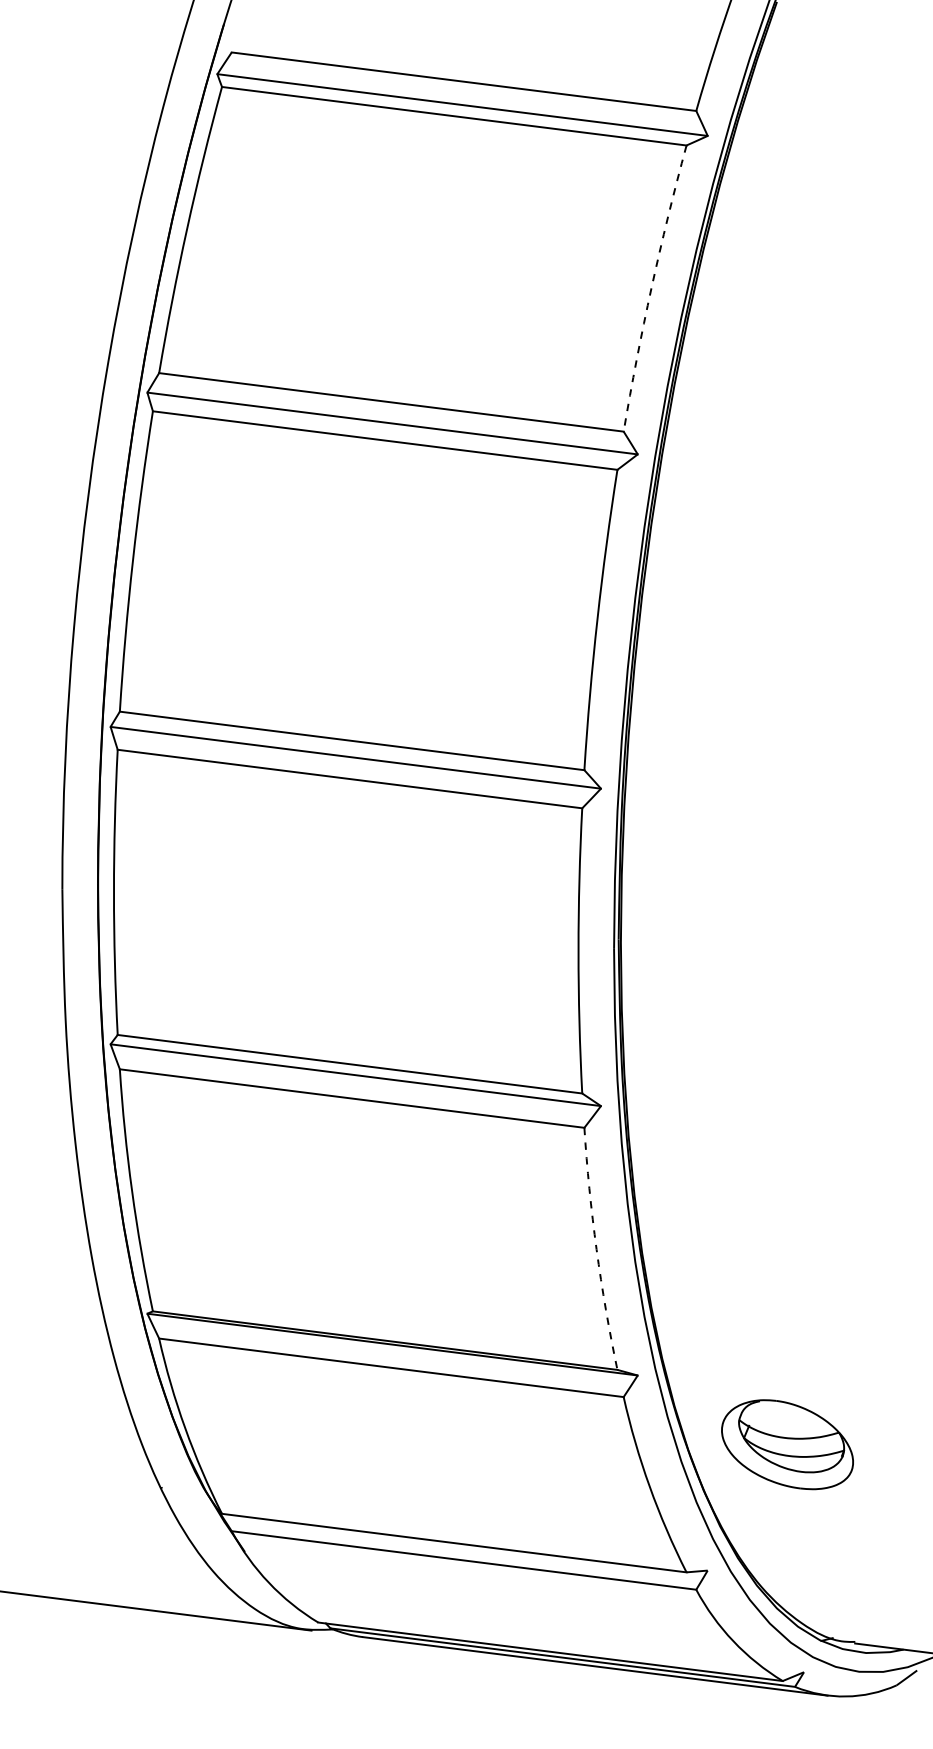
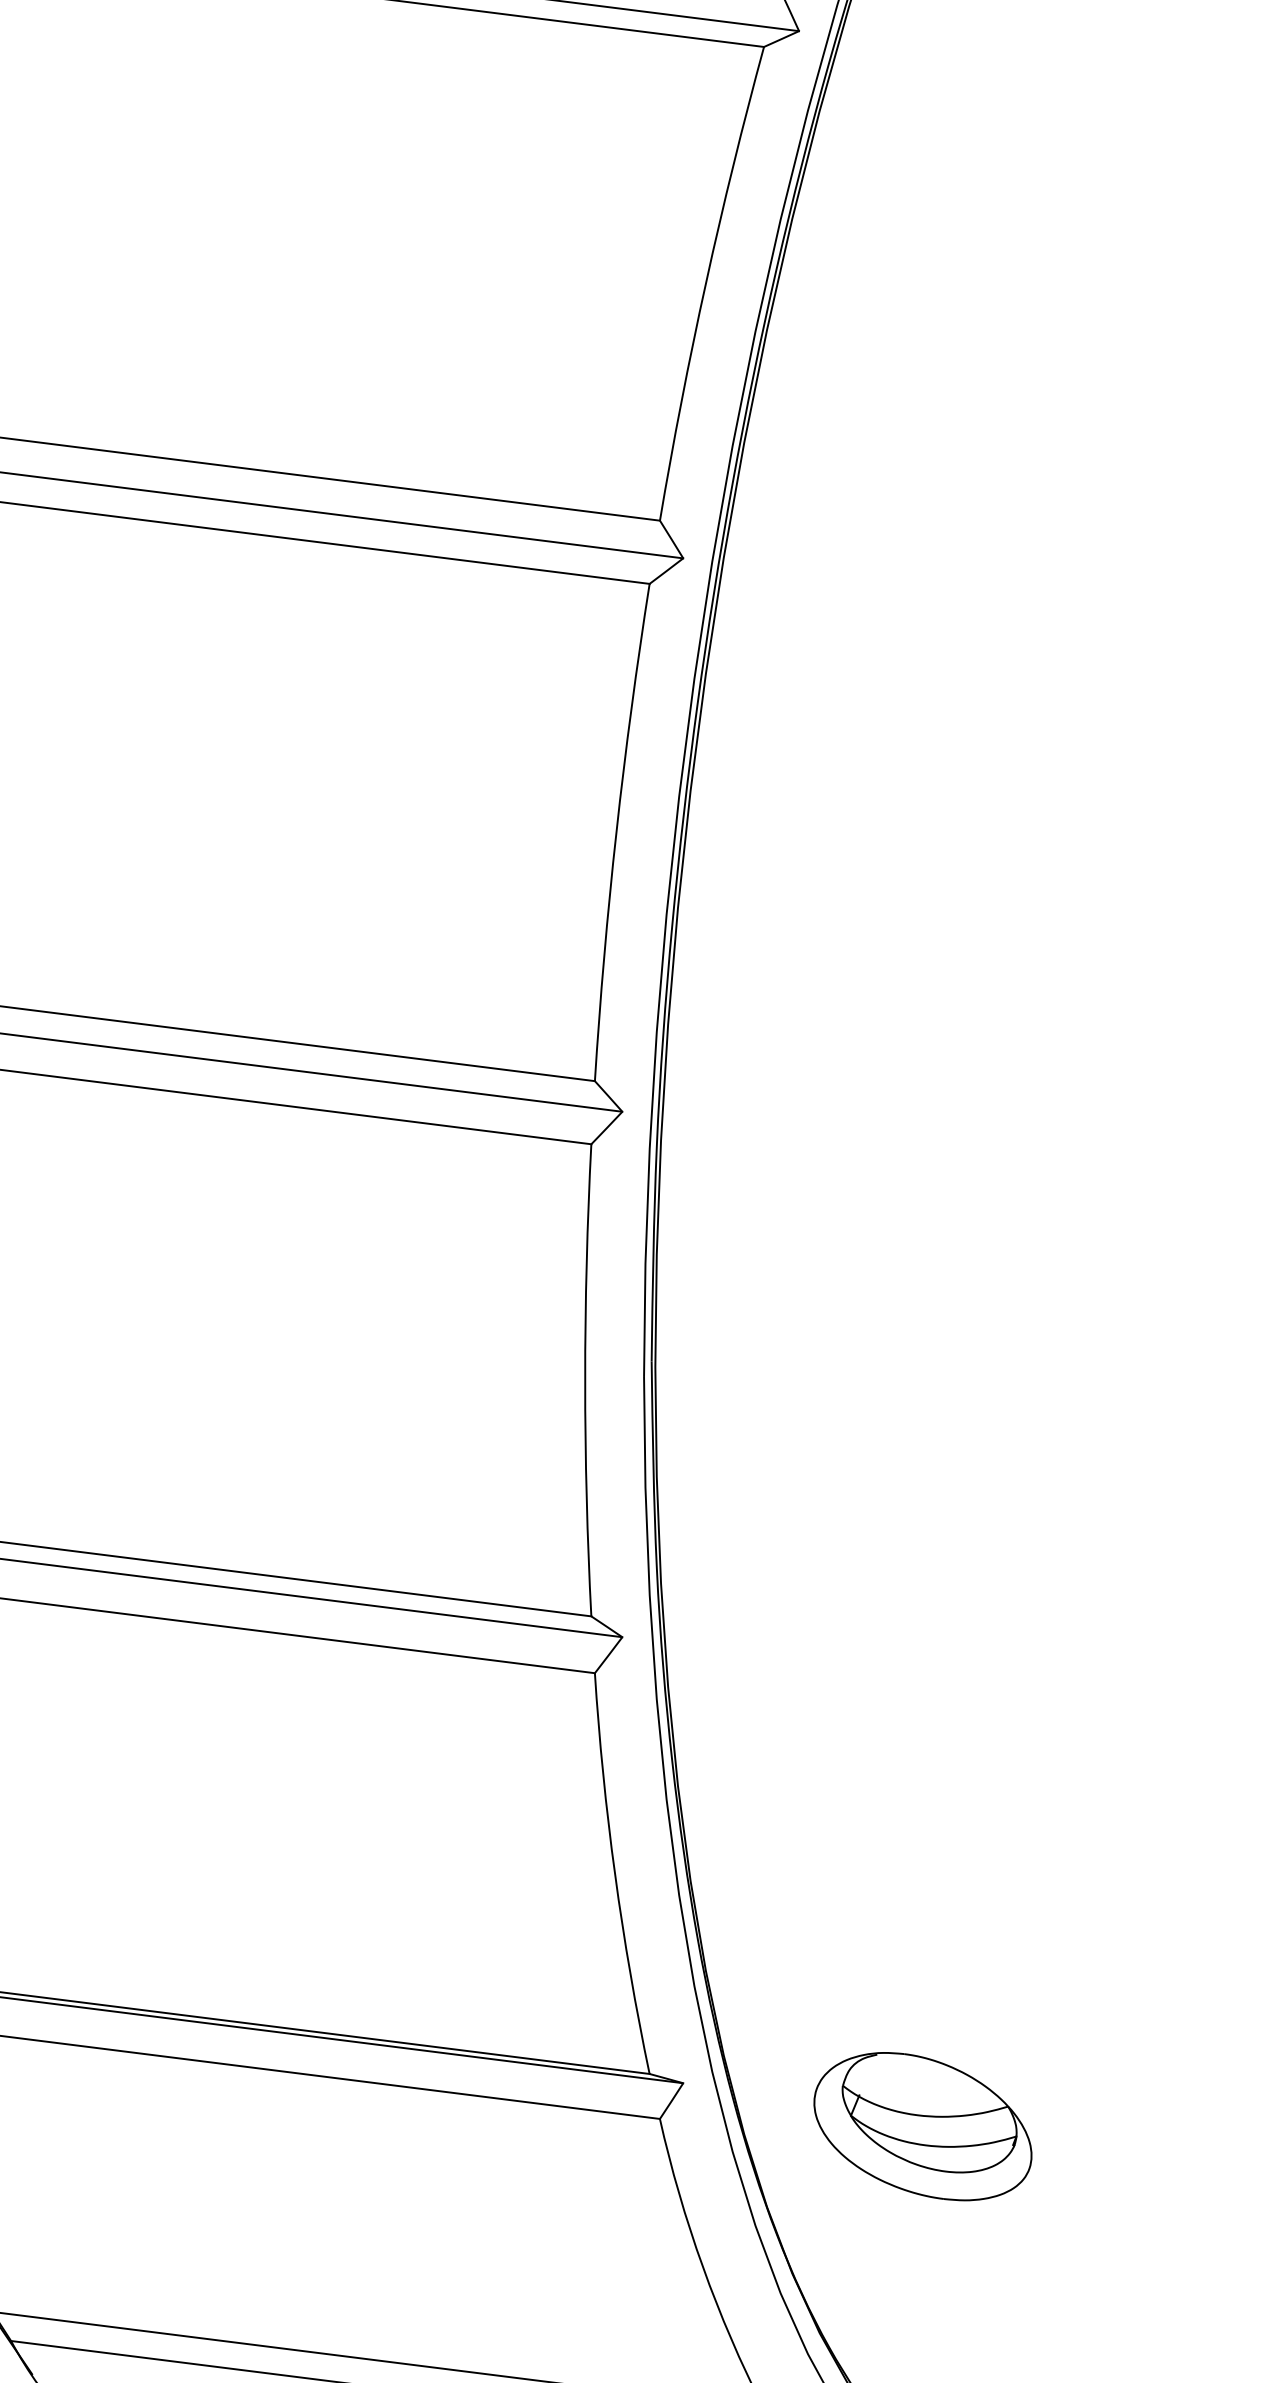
arc: (651, 287) -> (706, 282), dashed -> solid
arc: (596, 1249) -> (614, 1874), dashed -> solid
part: (787, 1444) -> (922, 2126), moved

